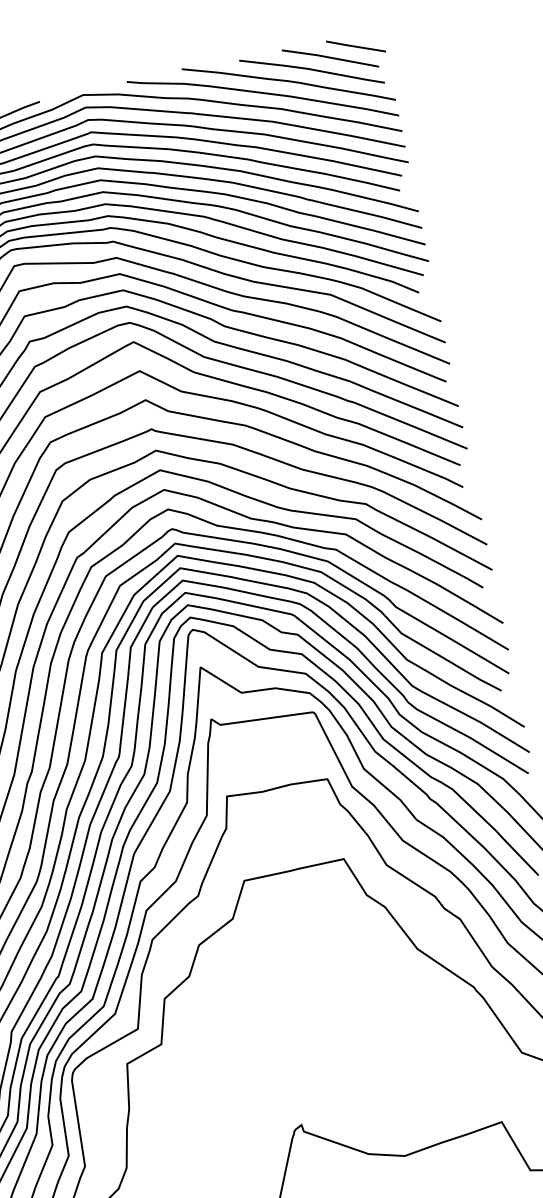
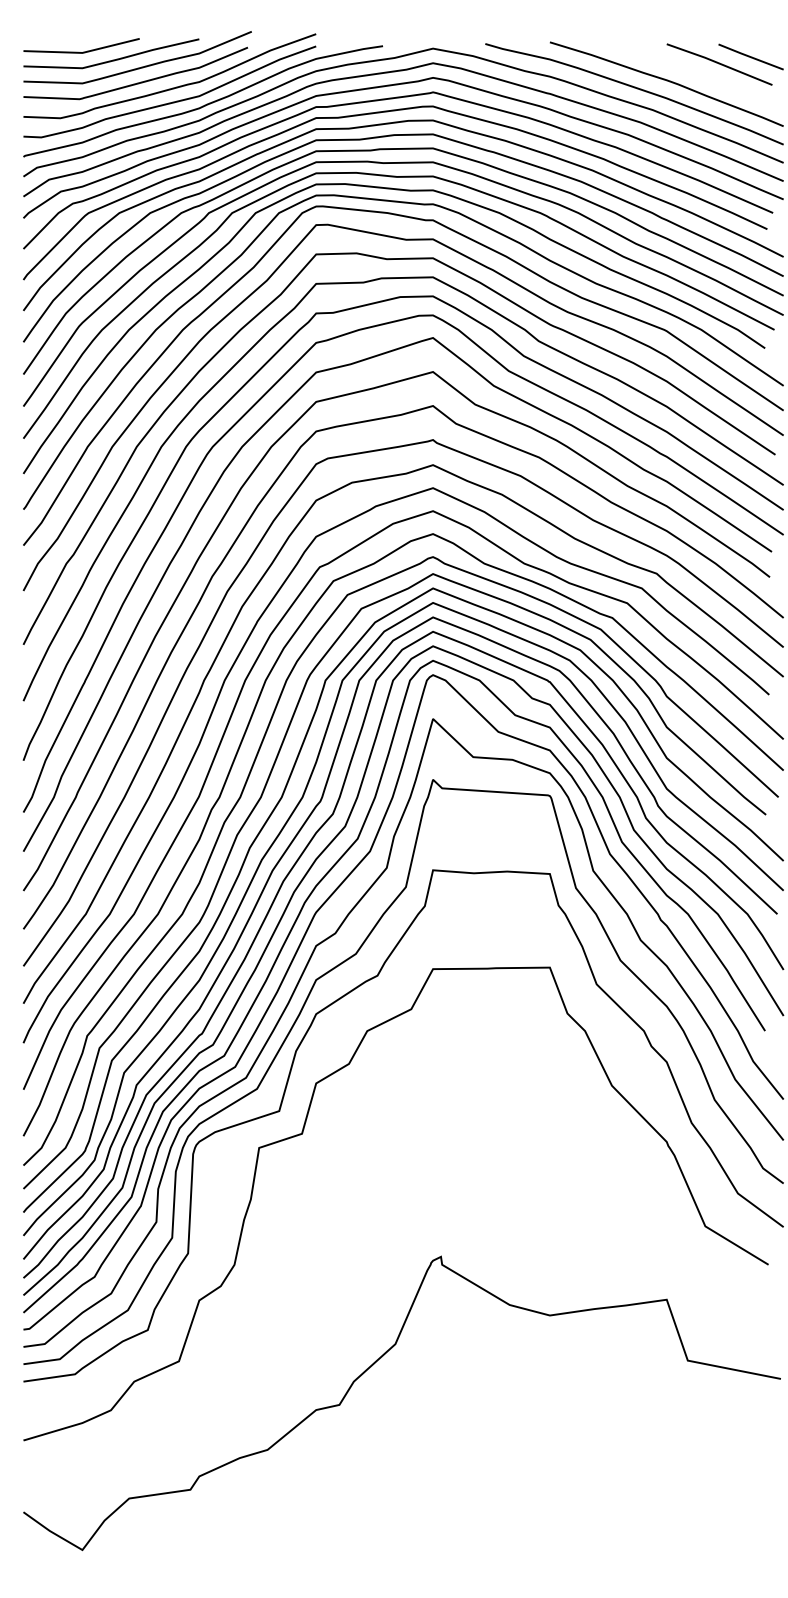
line: (311, 70) -> (695, 73), removed

